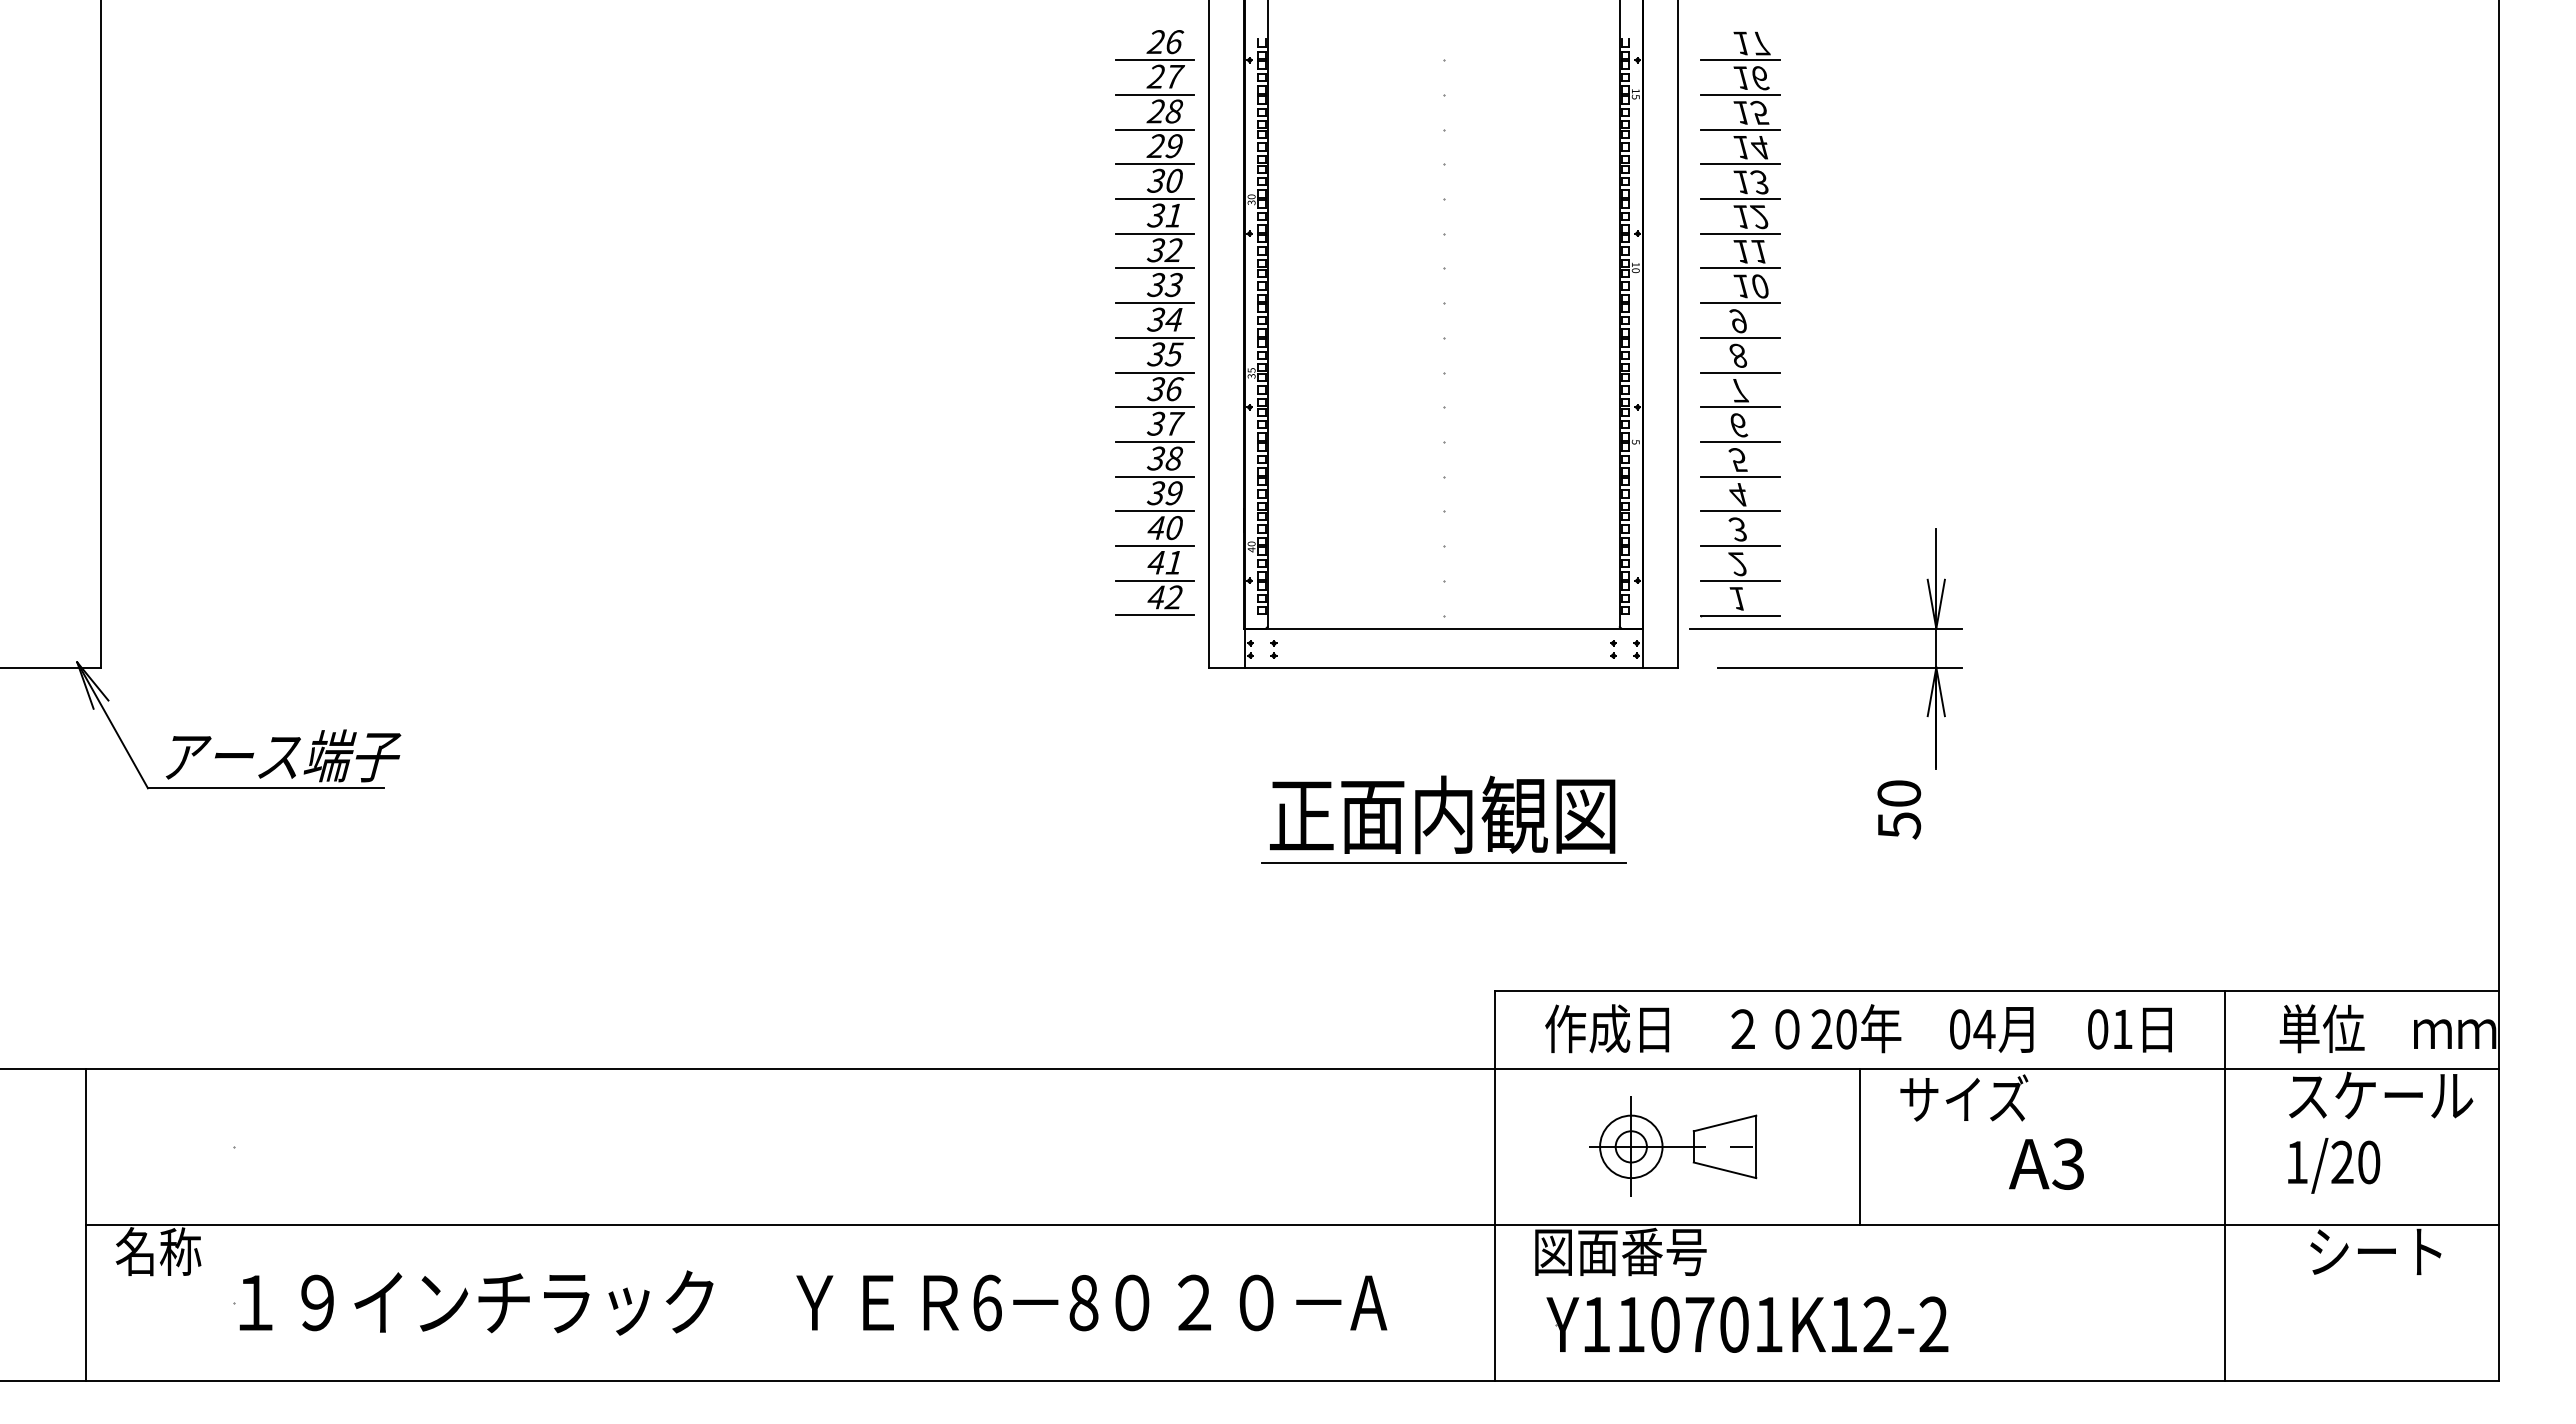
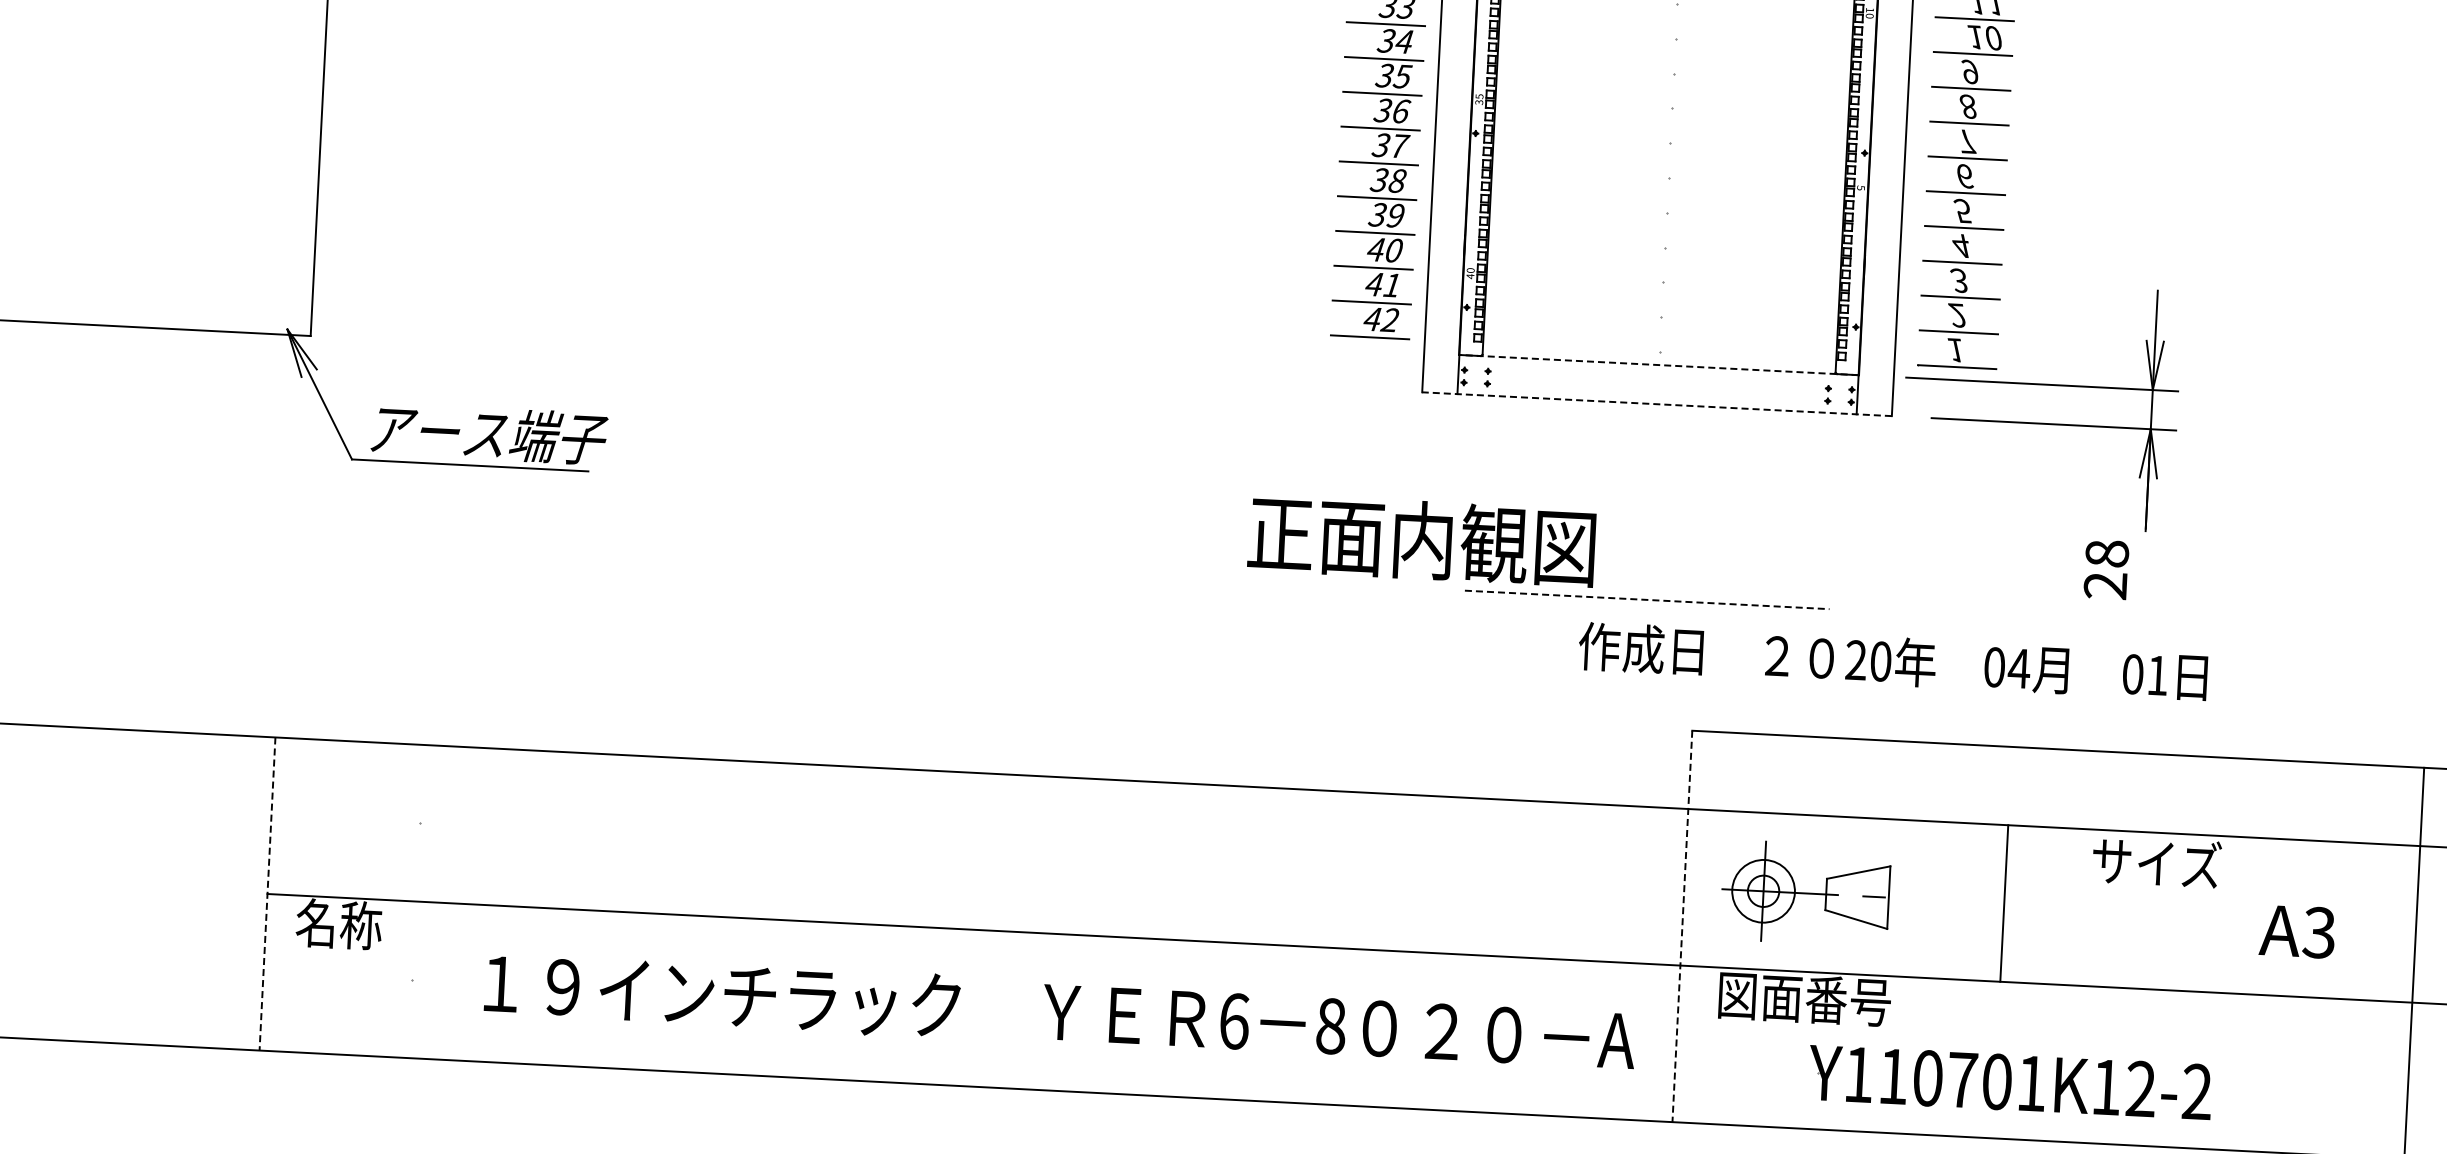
line: (1443, 628) -> (1658, 365), solid -> dashed
line: (1443, 667) -> (1656, 404), solid -> dashed
text: (1899, 809) -> (2106, 569), 50 -> 28
text: (1442, 814) -> (1421, 539), moved
line: (1443, 862) -> (1646, 599), solid -> dashed
text: (1858, 1028) -> (1893, 661), moved
part: (1673, 1146) -> (1805, 893), moved
line: (1860, 1146) -> (2004, 903), moved
text: (2046, 1163) -> (2297, 931), moved
line: (1495, 1186) -> (1682, 927), solid -> dashed
line: (85, 1225) -> (267, 894), solid -> dashed
text: (813, 1302) -> (1060, 1012), moved
part: (1747, 1324) -> (2010, 1082), moved

